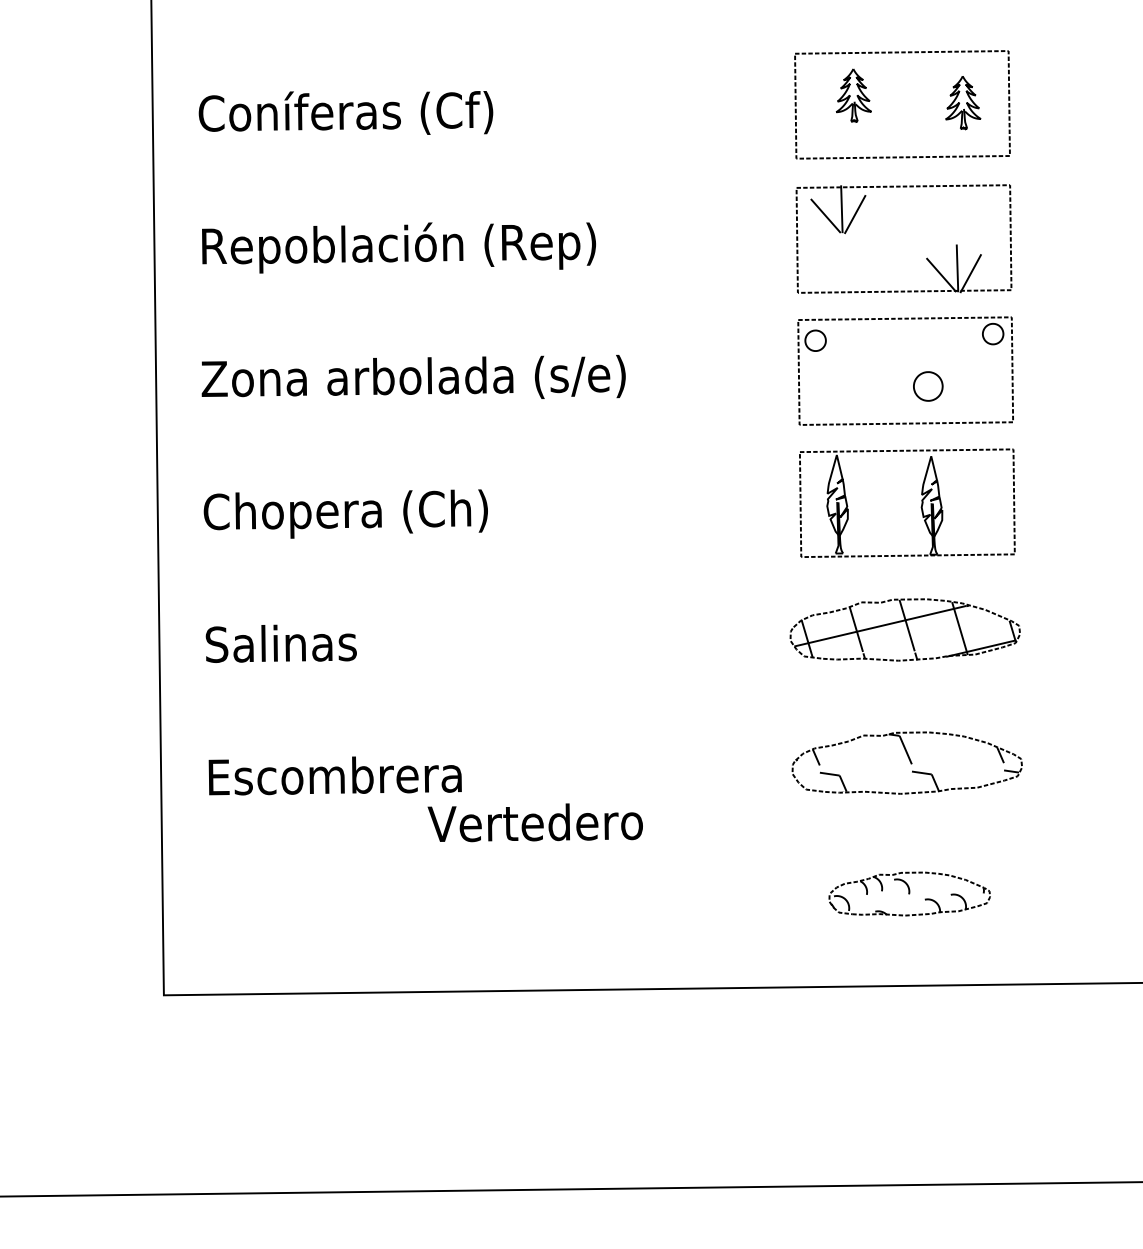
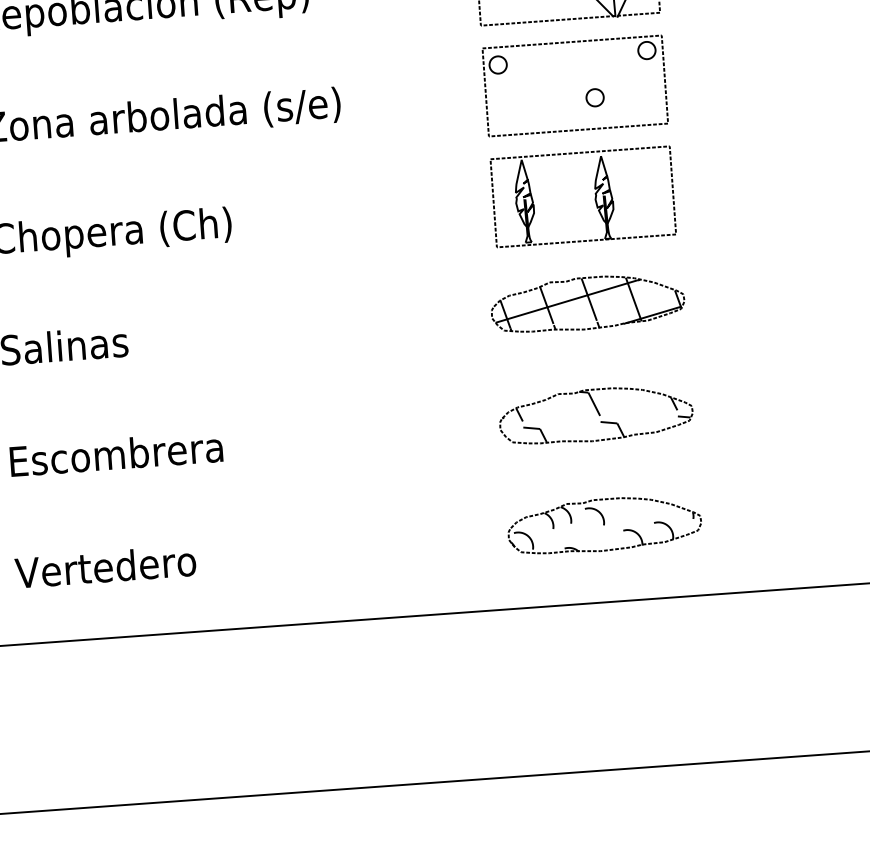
part: (928, 386) -> (595, 97), size x0.71
text: (534, 822) -> (104, 566), moved
part: (909, 893) -> (604, 524), size x1.43

